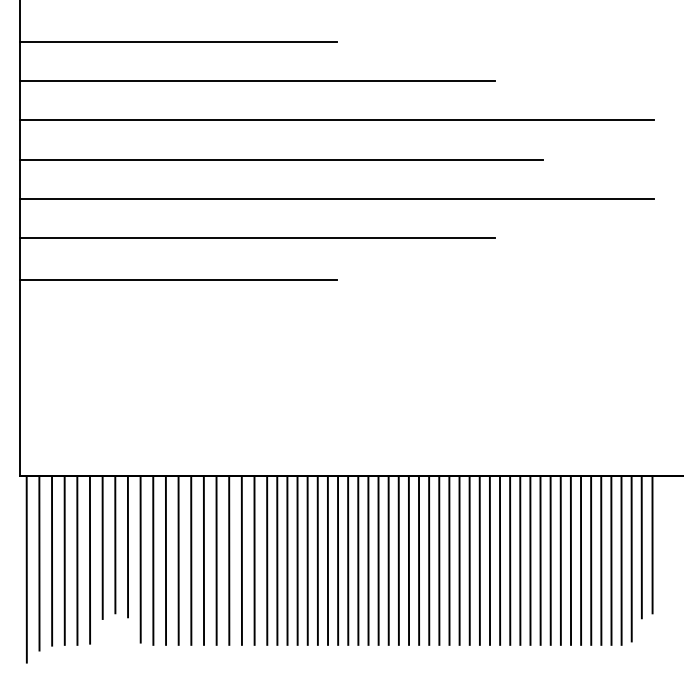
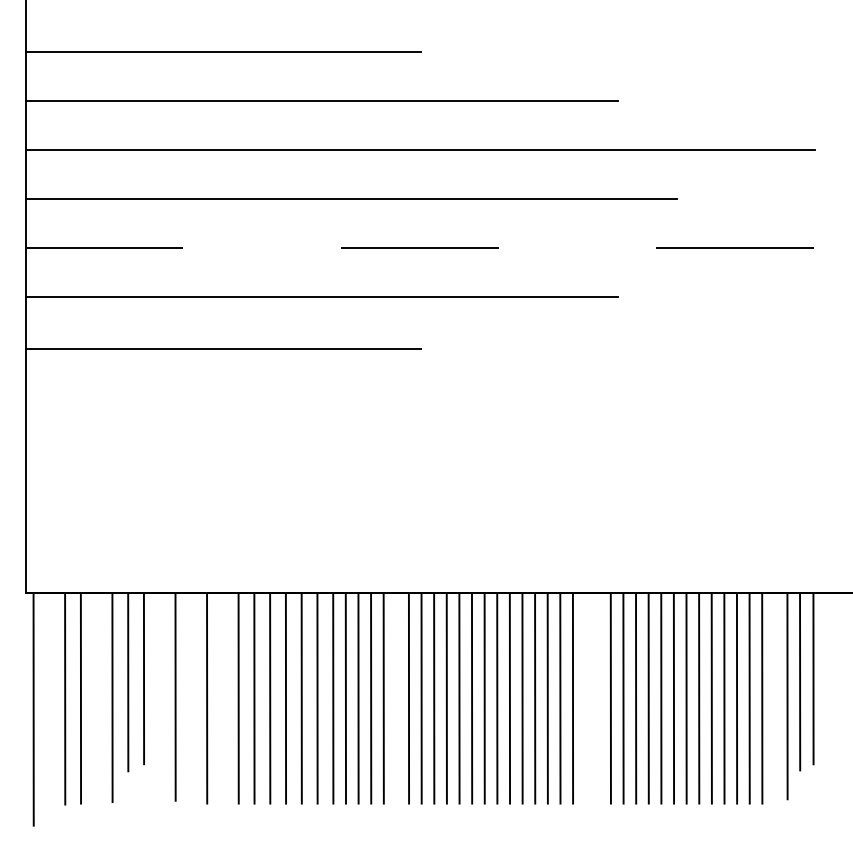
line: (337, 198) -> (420, 247), solid -> dashed
line: (127, 546) -> (159, 681), removed
line: (77, 560) -> (96, 698), removed
line: (153, 560) -> (191, 698), removed
line: (178, 560) -> (222, 698), removed
line: (317, 560) -> (396, 698), removed
line: (469, 560) -> (585, 698), removed
line: (480, 560) -> (598, 698), removed
line: (621, 560) -> (774, 698), removed
line: (39, 563) -> (49, 702), removed

